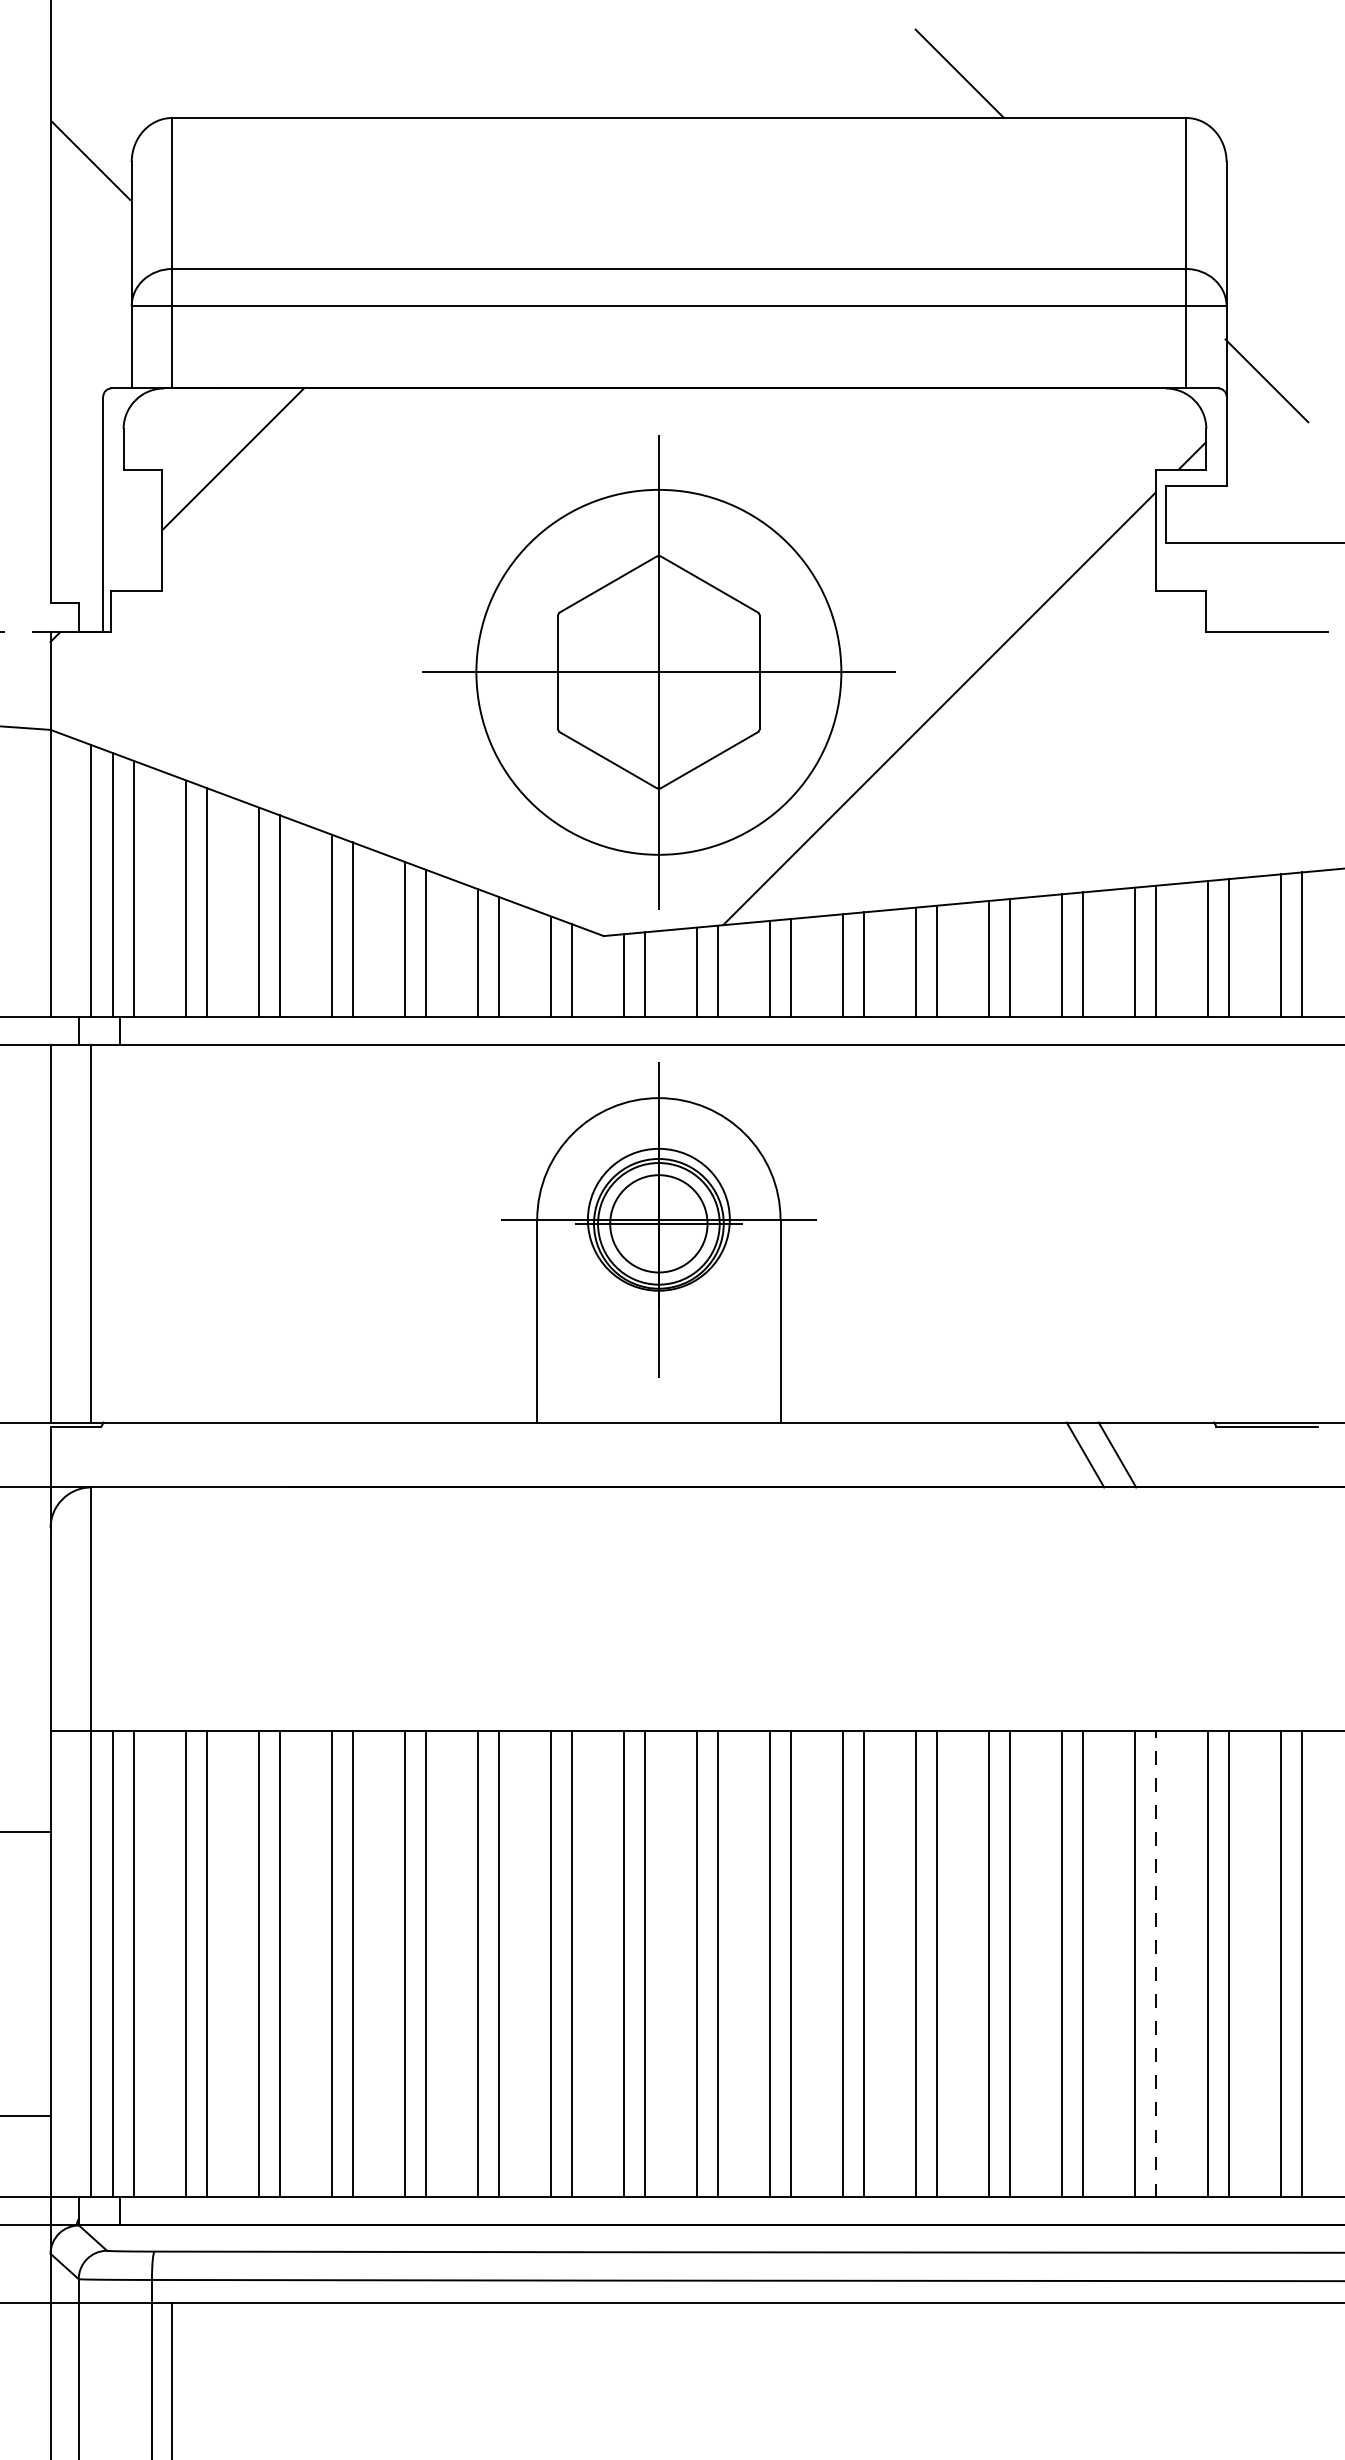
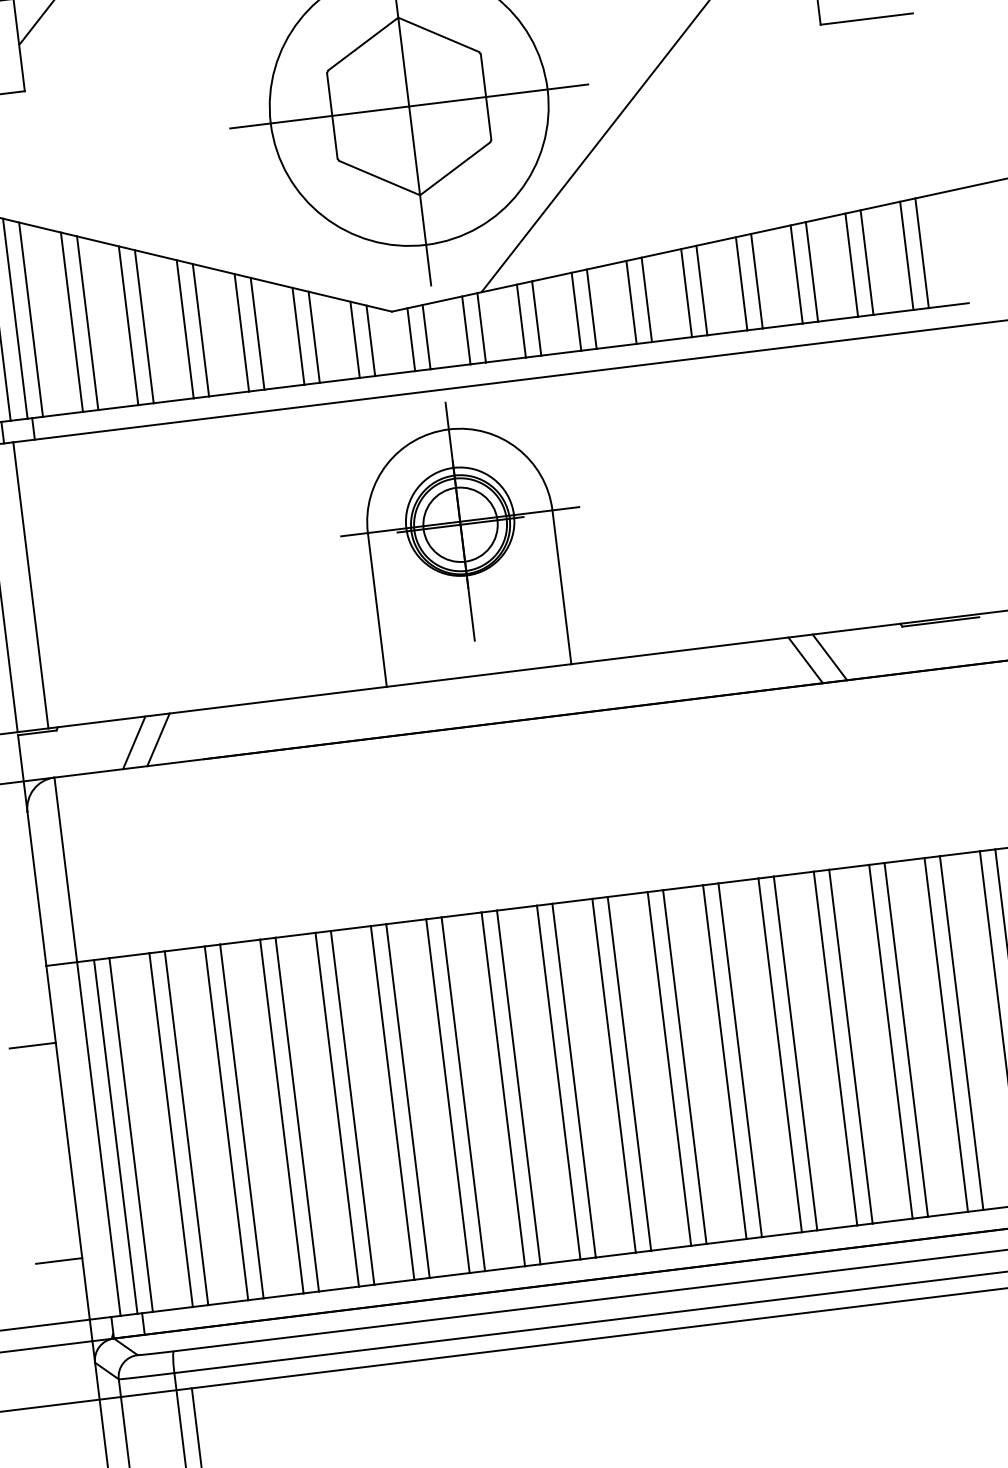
line: (200, 1454) -> (134, 742), added
line: (232, 1454) -> (158, 739), added
line: (1155, 1963) -> (906, 1039), dashed -> solid

